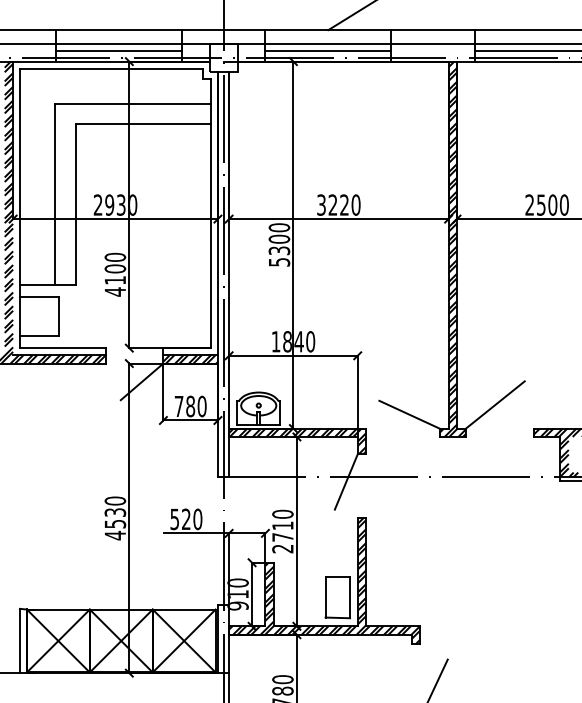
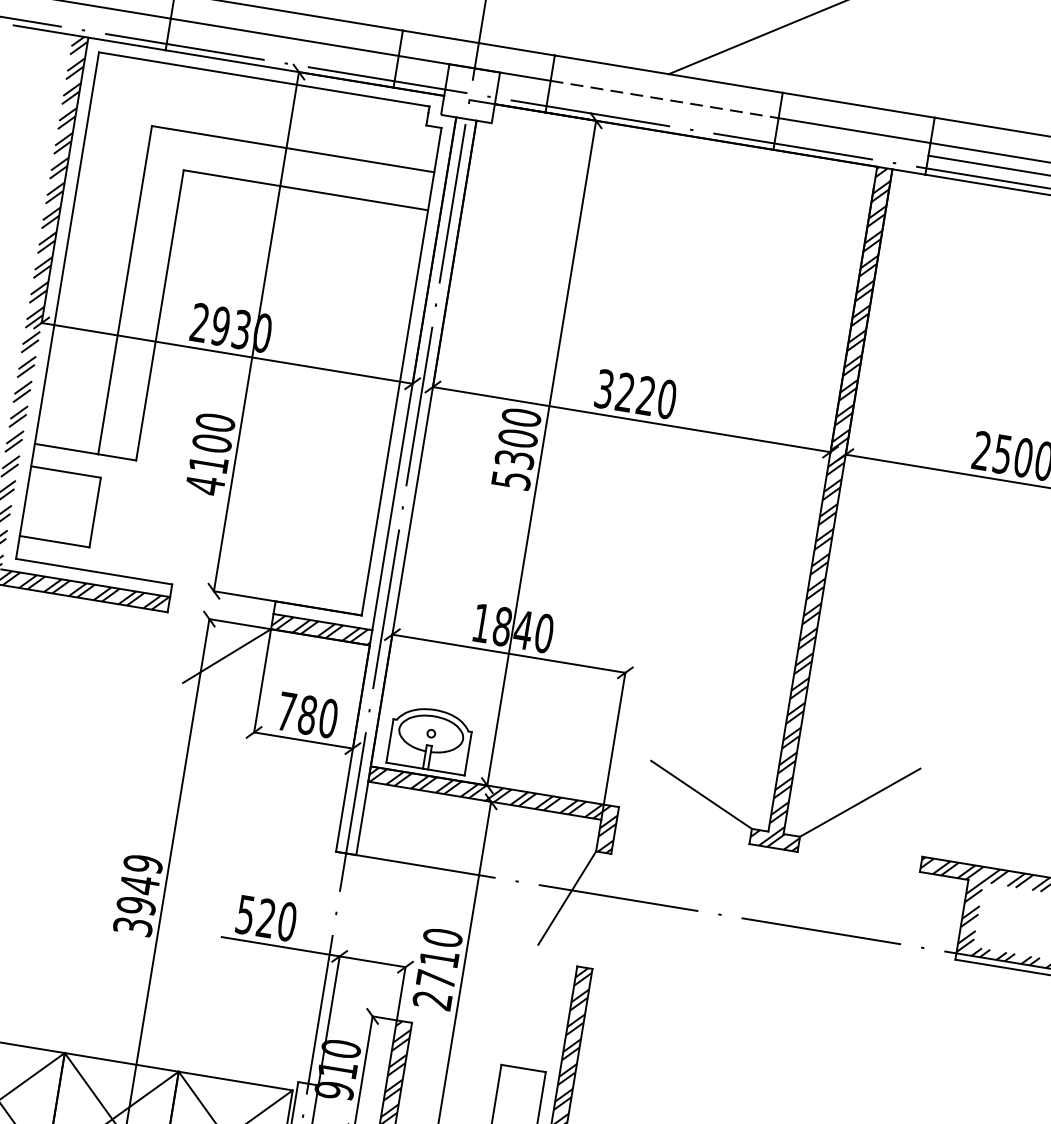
line: (328, 44) -> (664, 100), solid -> dashed
line: (118, 51) -> (282, 50), removed
line: (328, 51) -> (662, 112), removed
text: (115, 518) -> (138, 895), 4530 -> 3949

